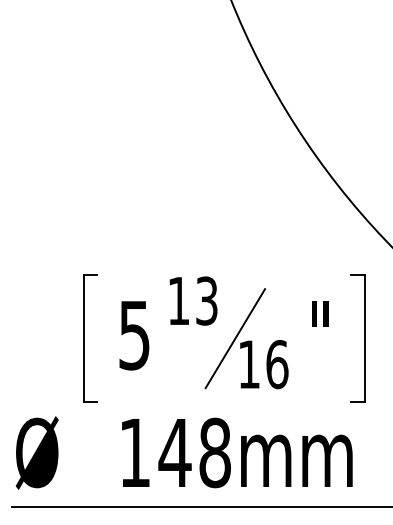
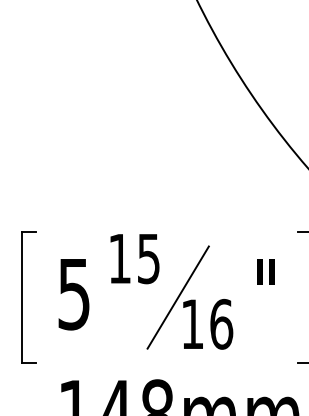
text: (206, 300) -> (148, 258), 13 -> 15

